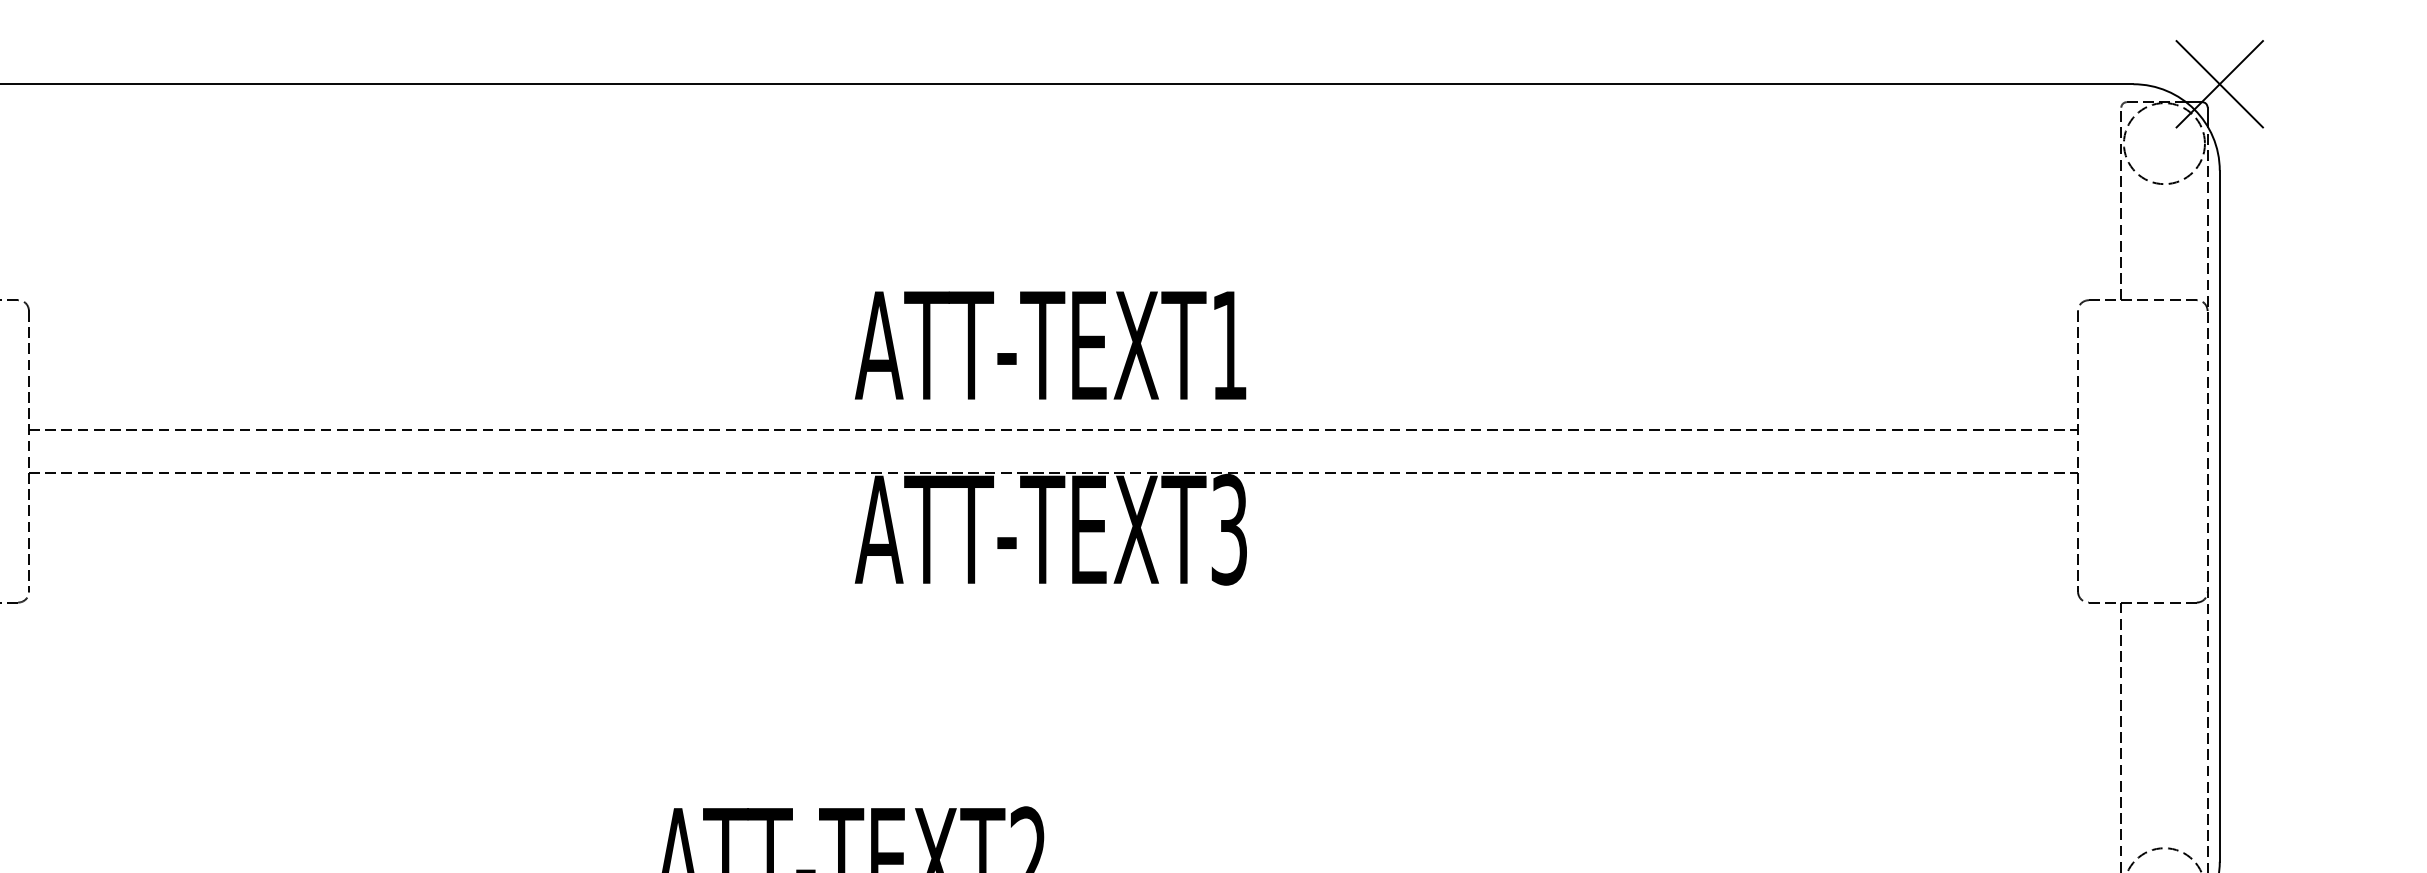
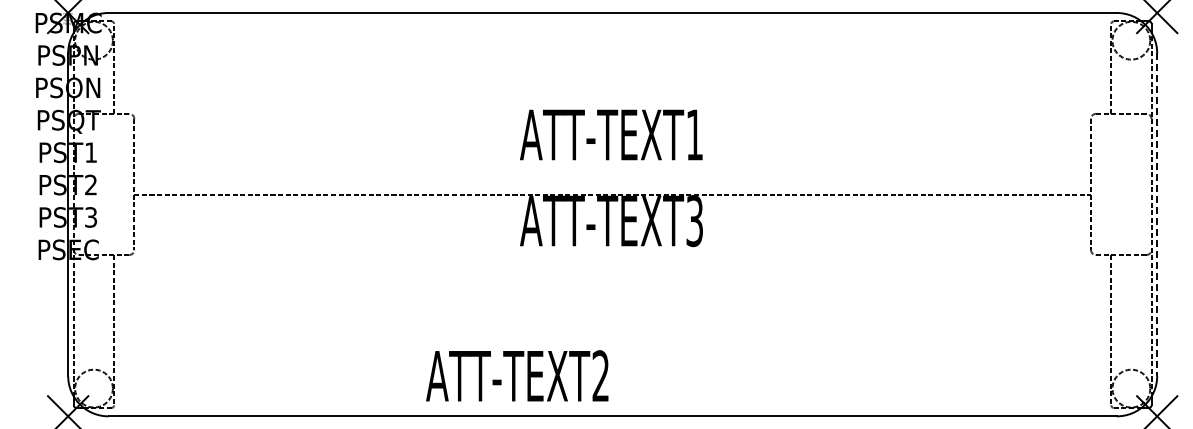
line: (1053, 430) -> (612, 174), removed
line: (2220, 517) -> (1157, 215), solid -> dashed

